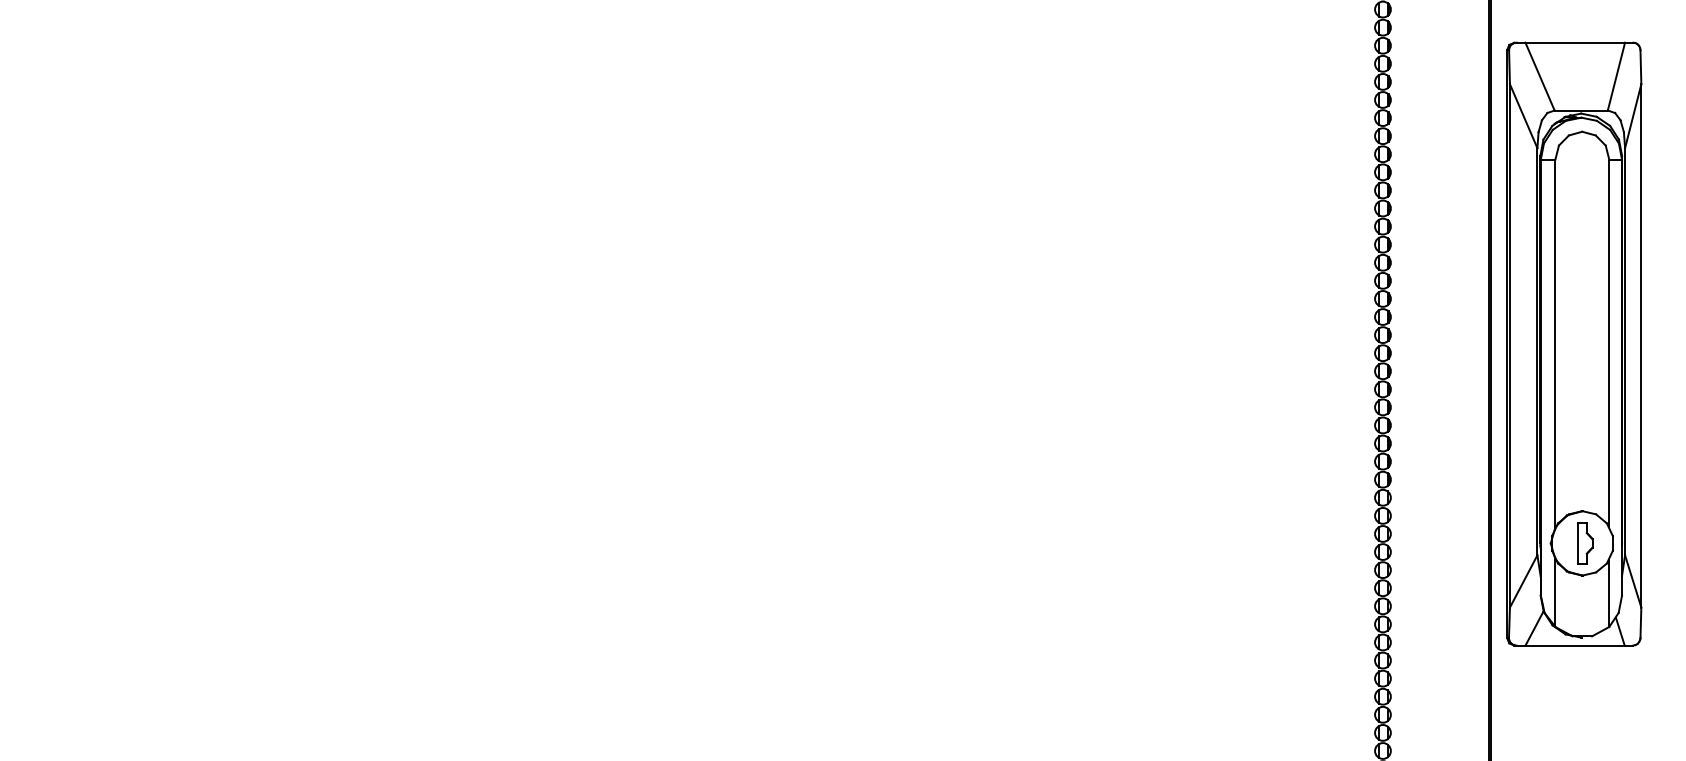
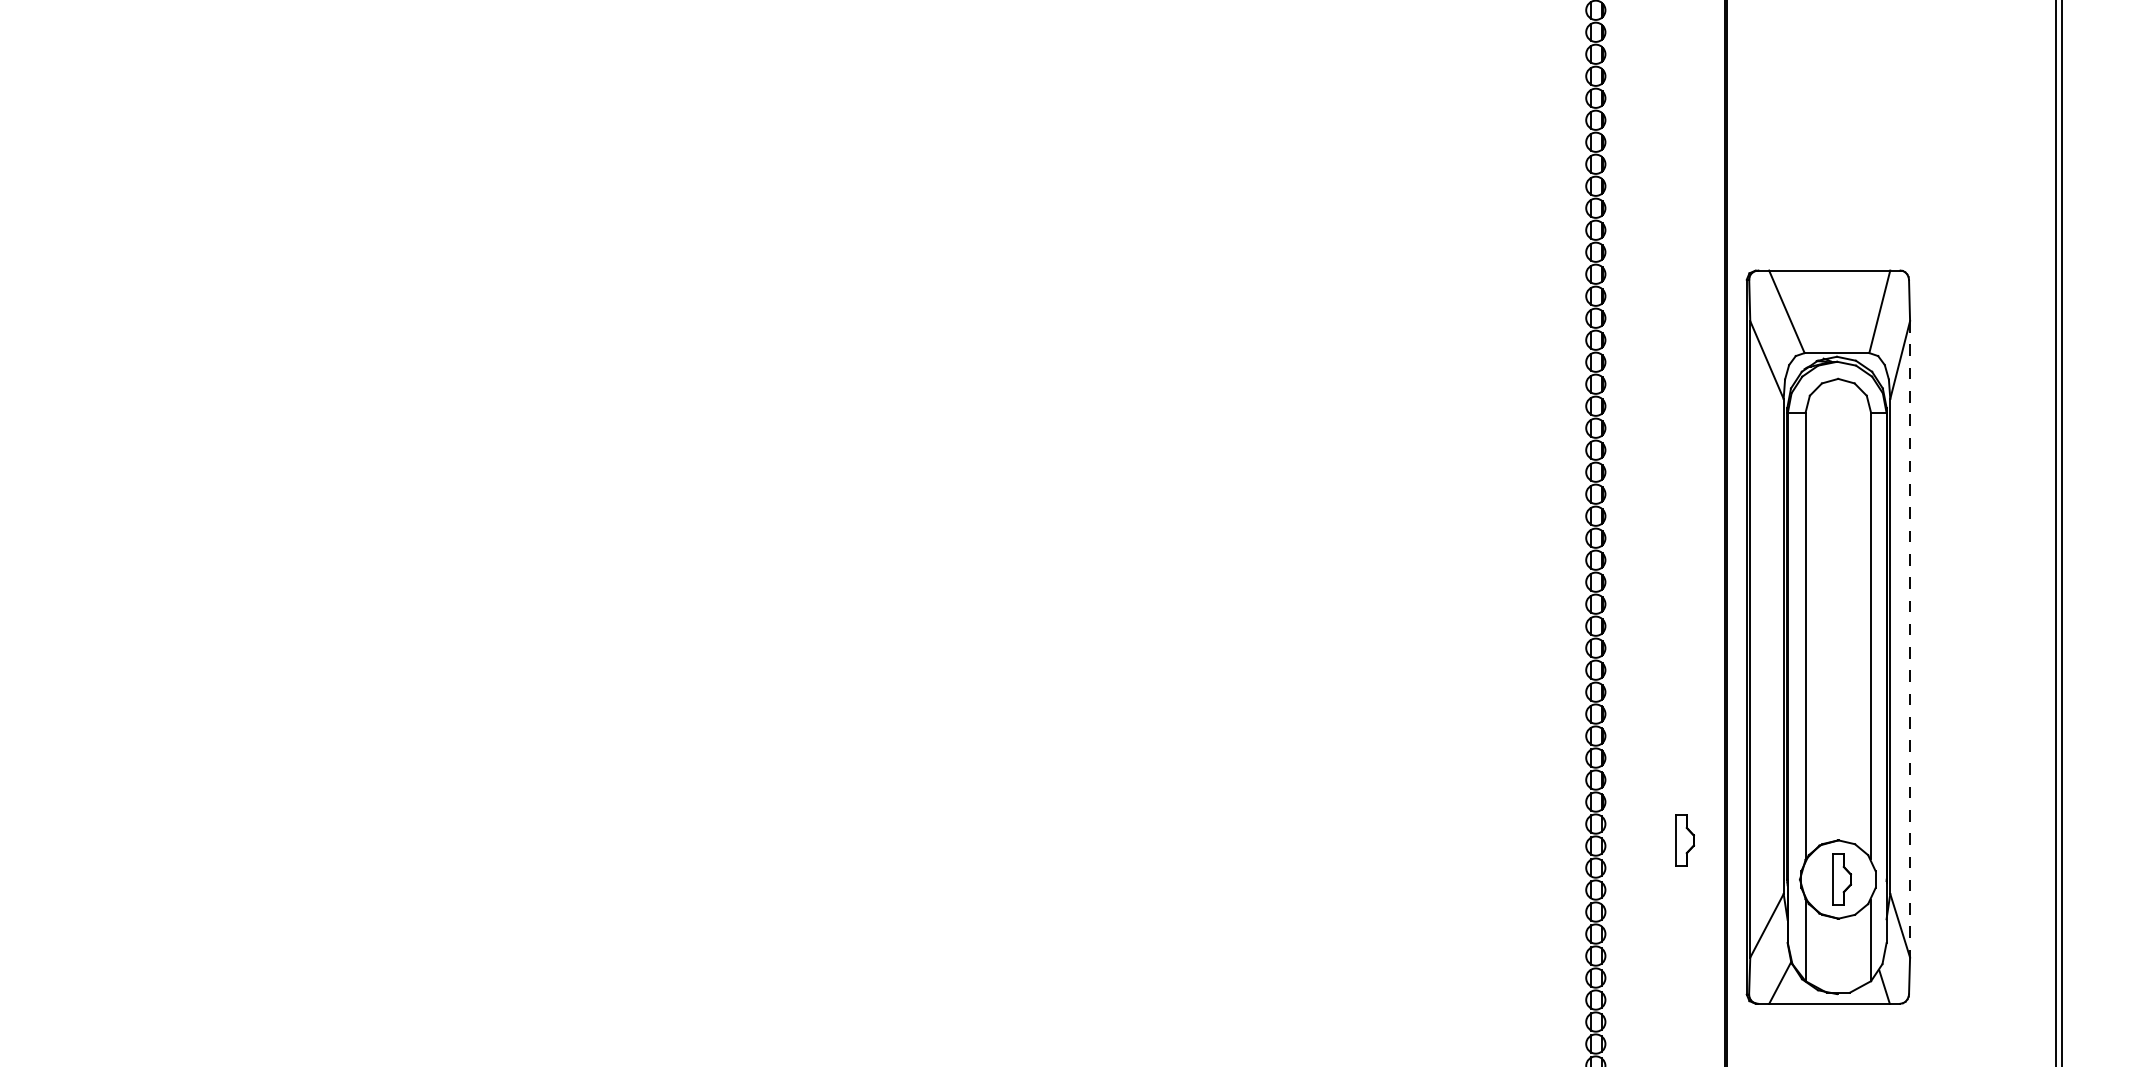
line: (1641, 346) -> (1910, 639), solid -> dashed
part: (1455, 511) -> (1684, 840), added

